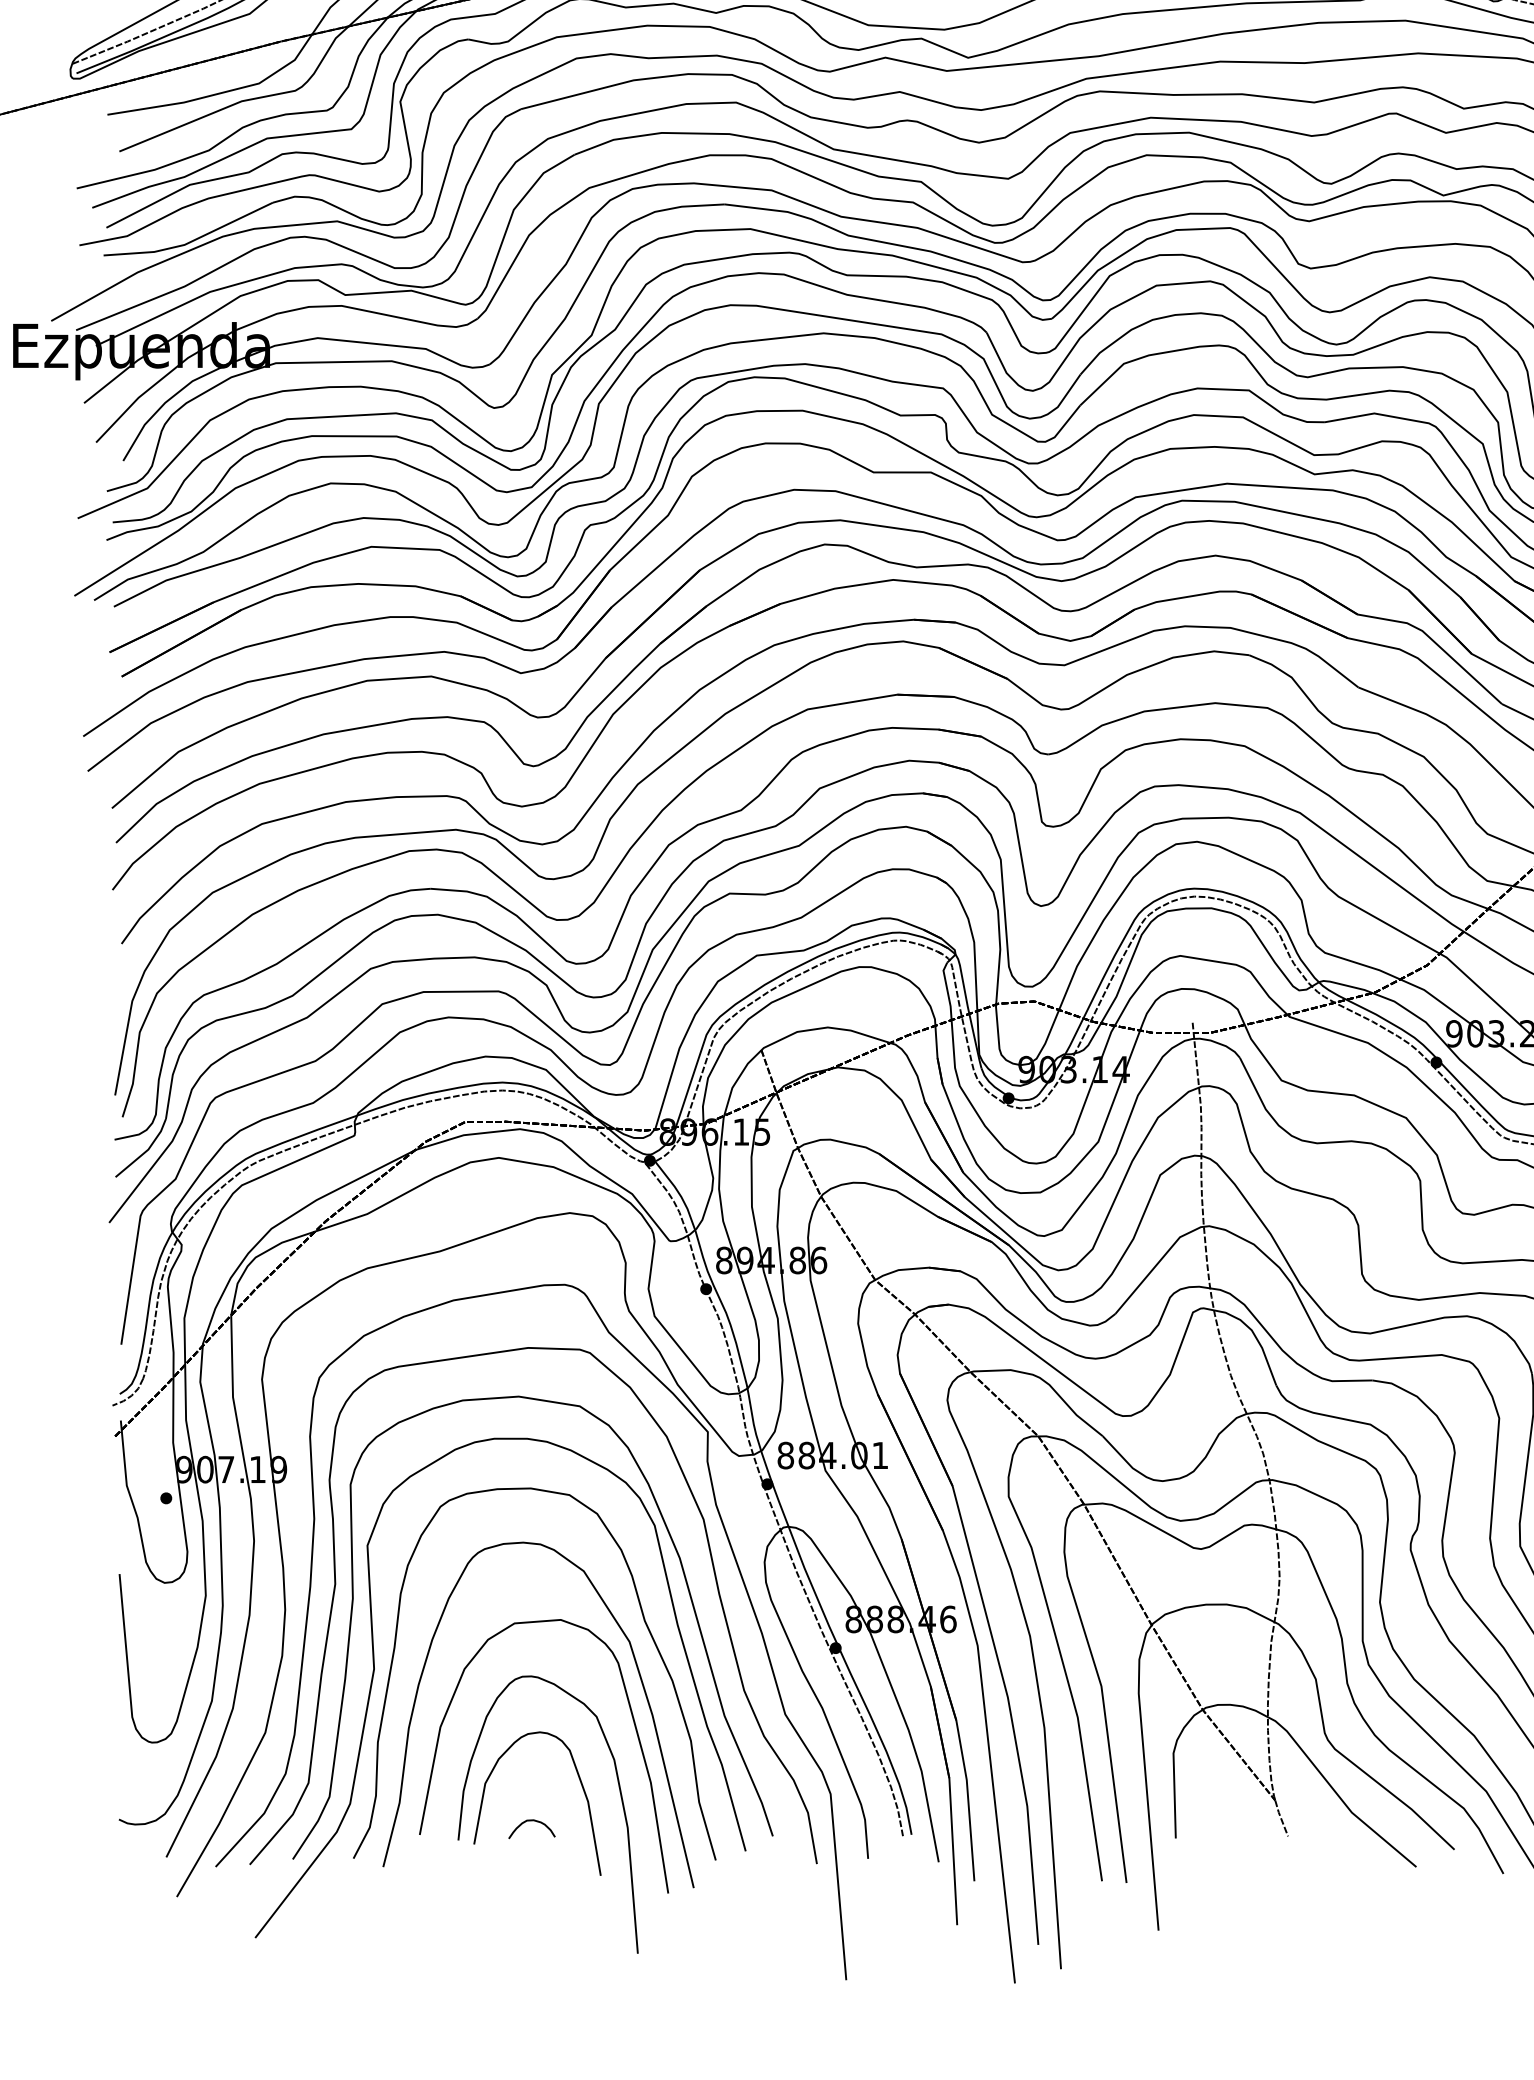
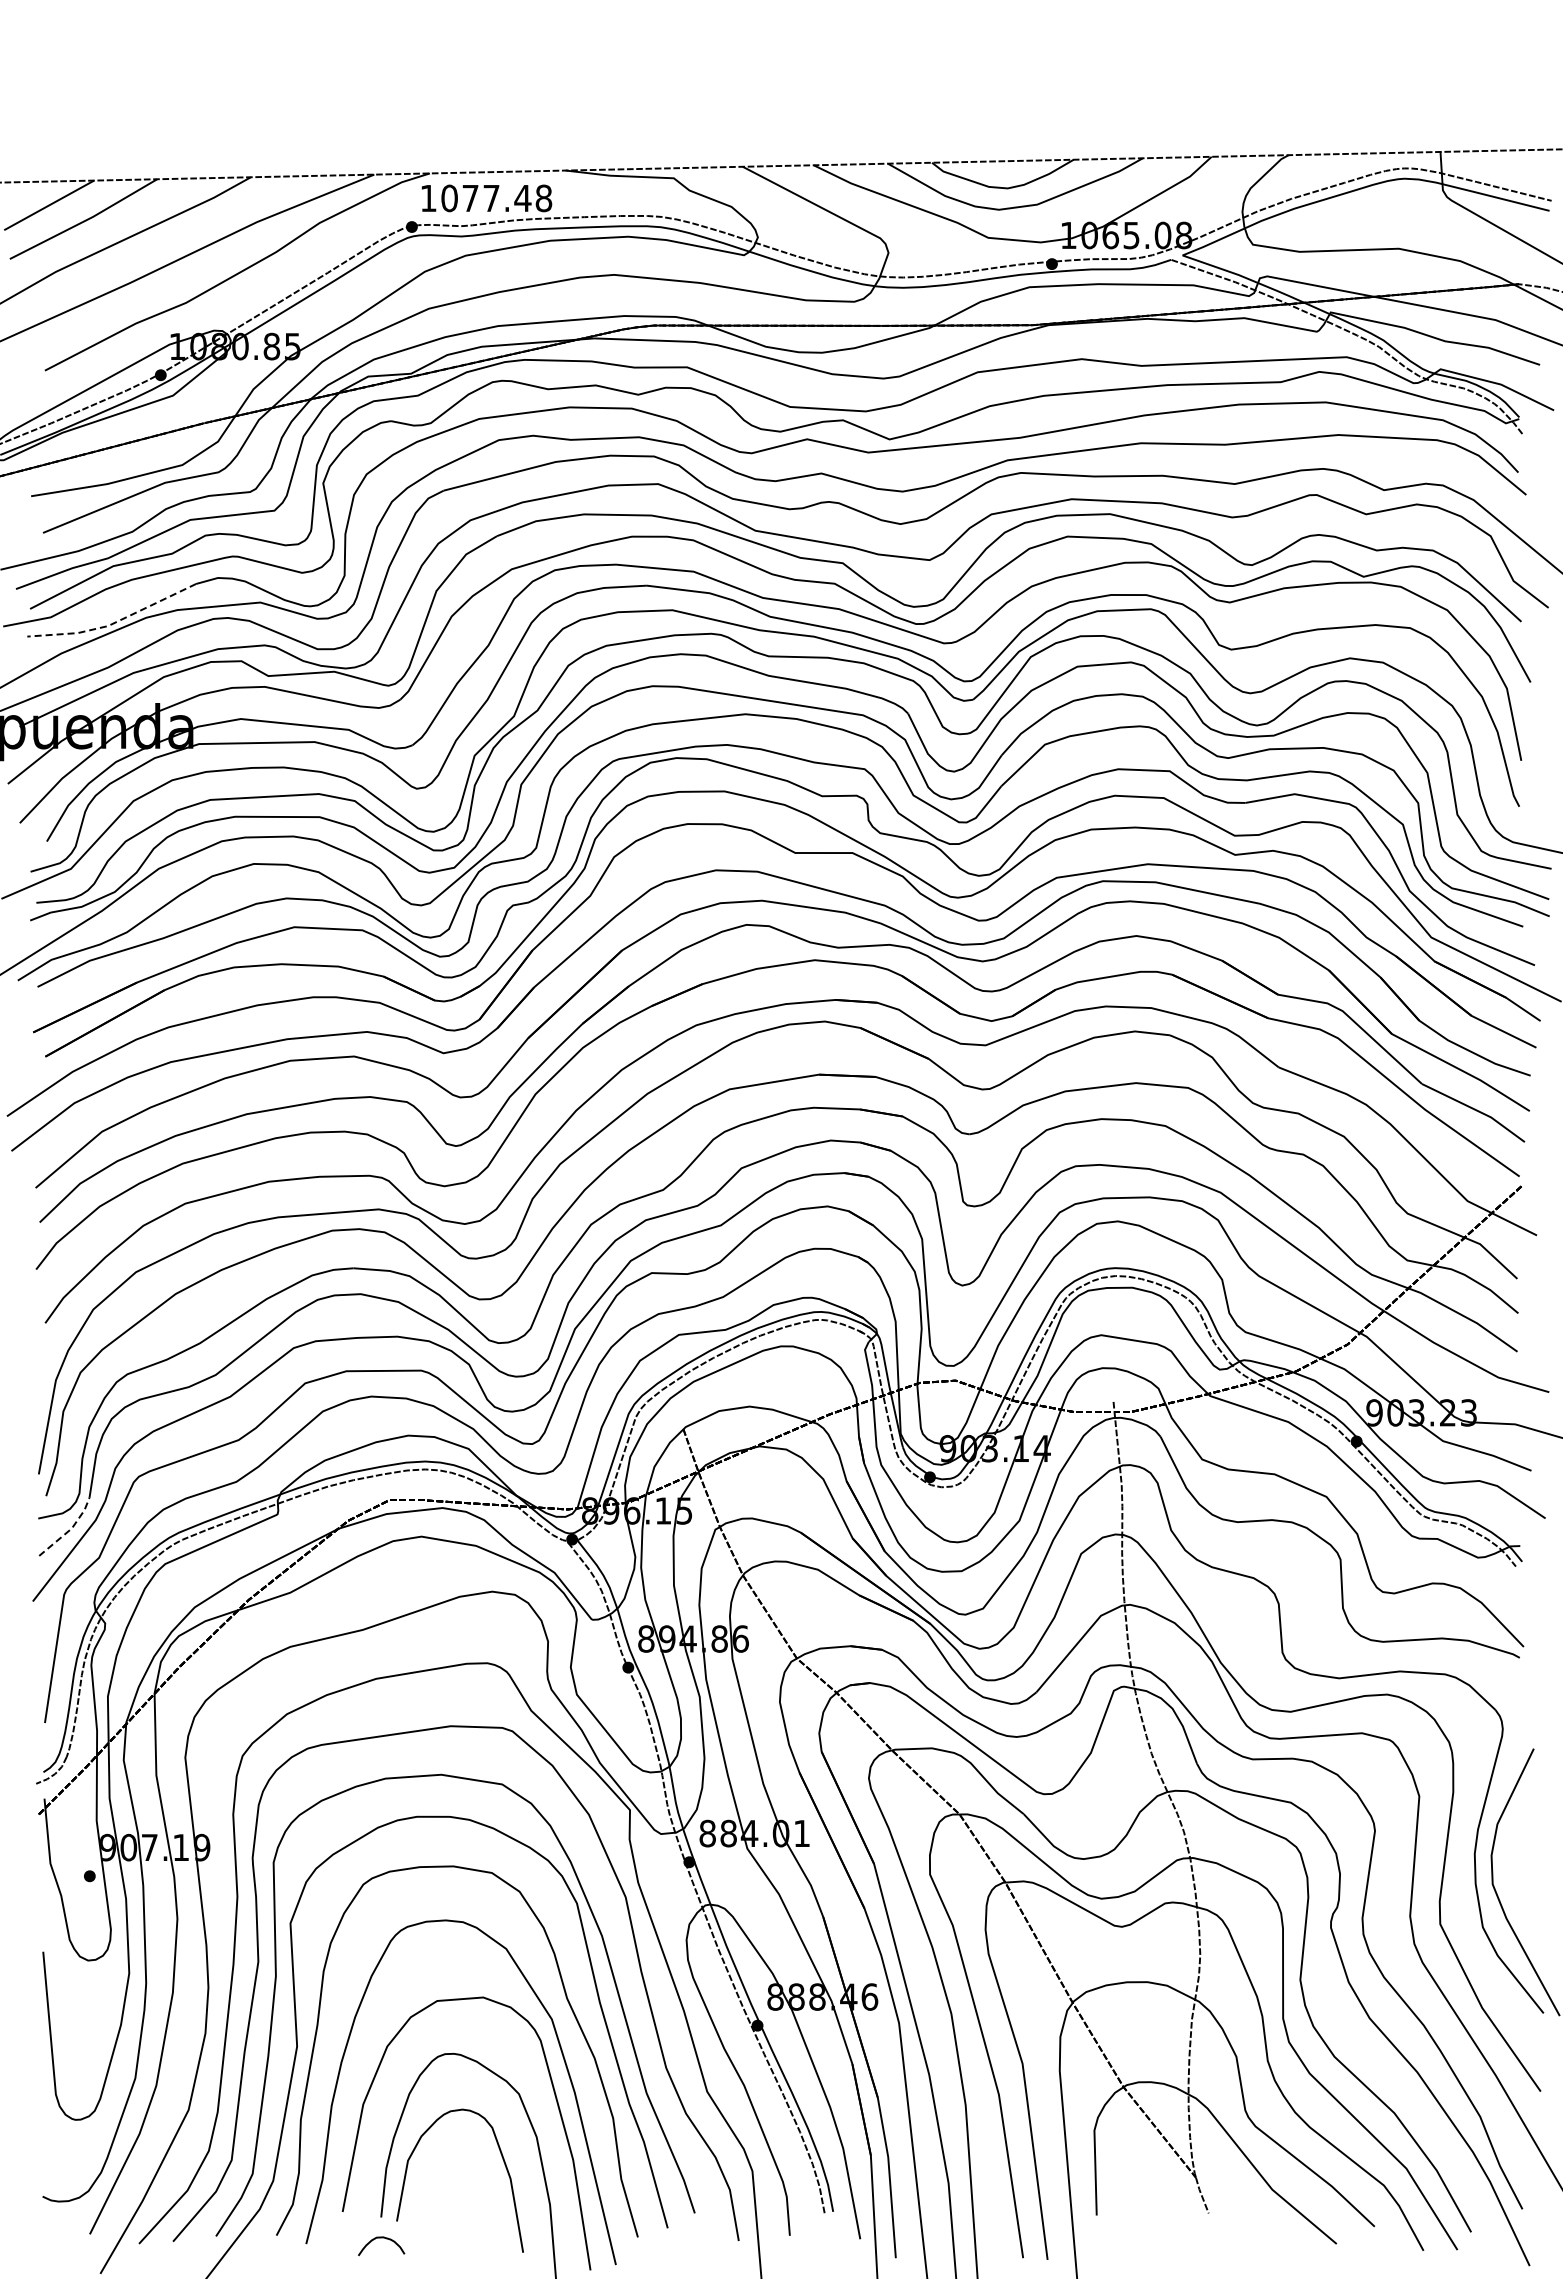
line: (190, 242) -> (113, 623), solid -> dashed
line: (146, 1150) -> (70, 1529), solid -> dashed
curve: (531, 1821) -> (381, 2238), moved

